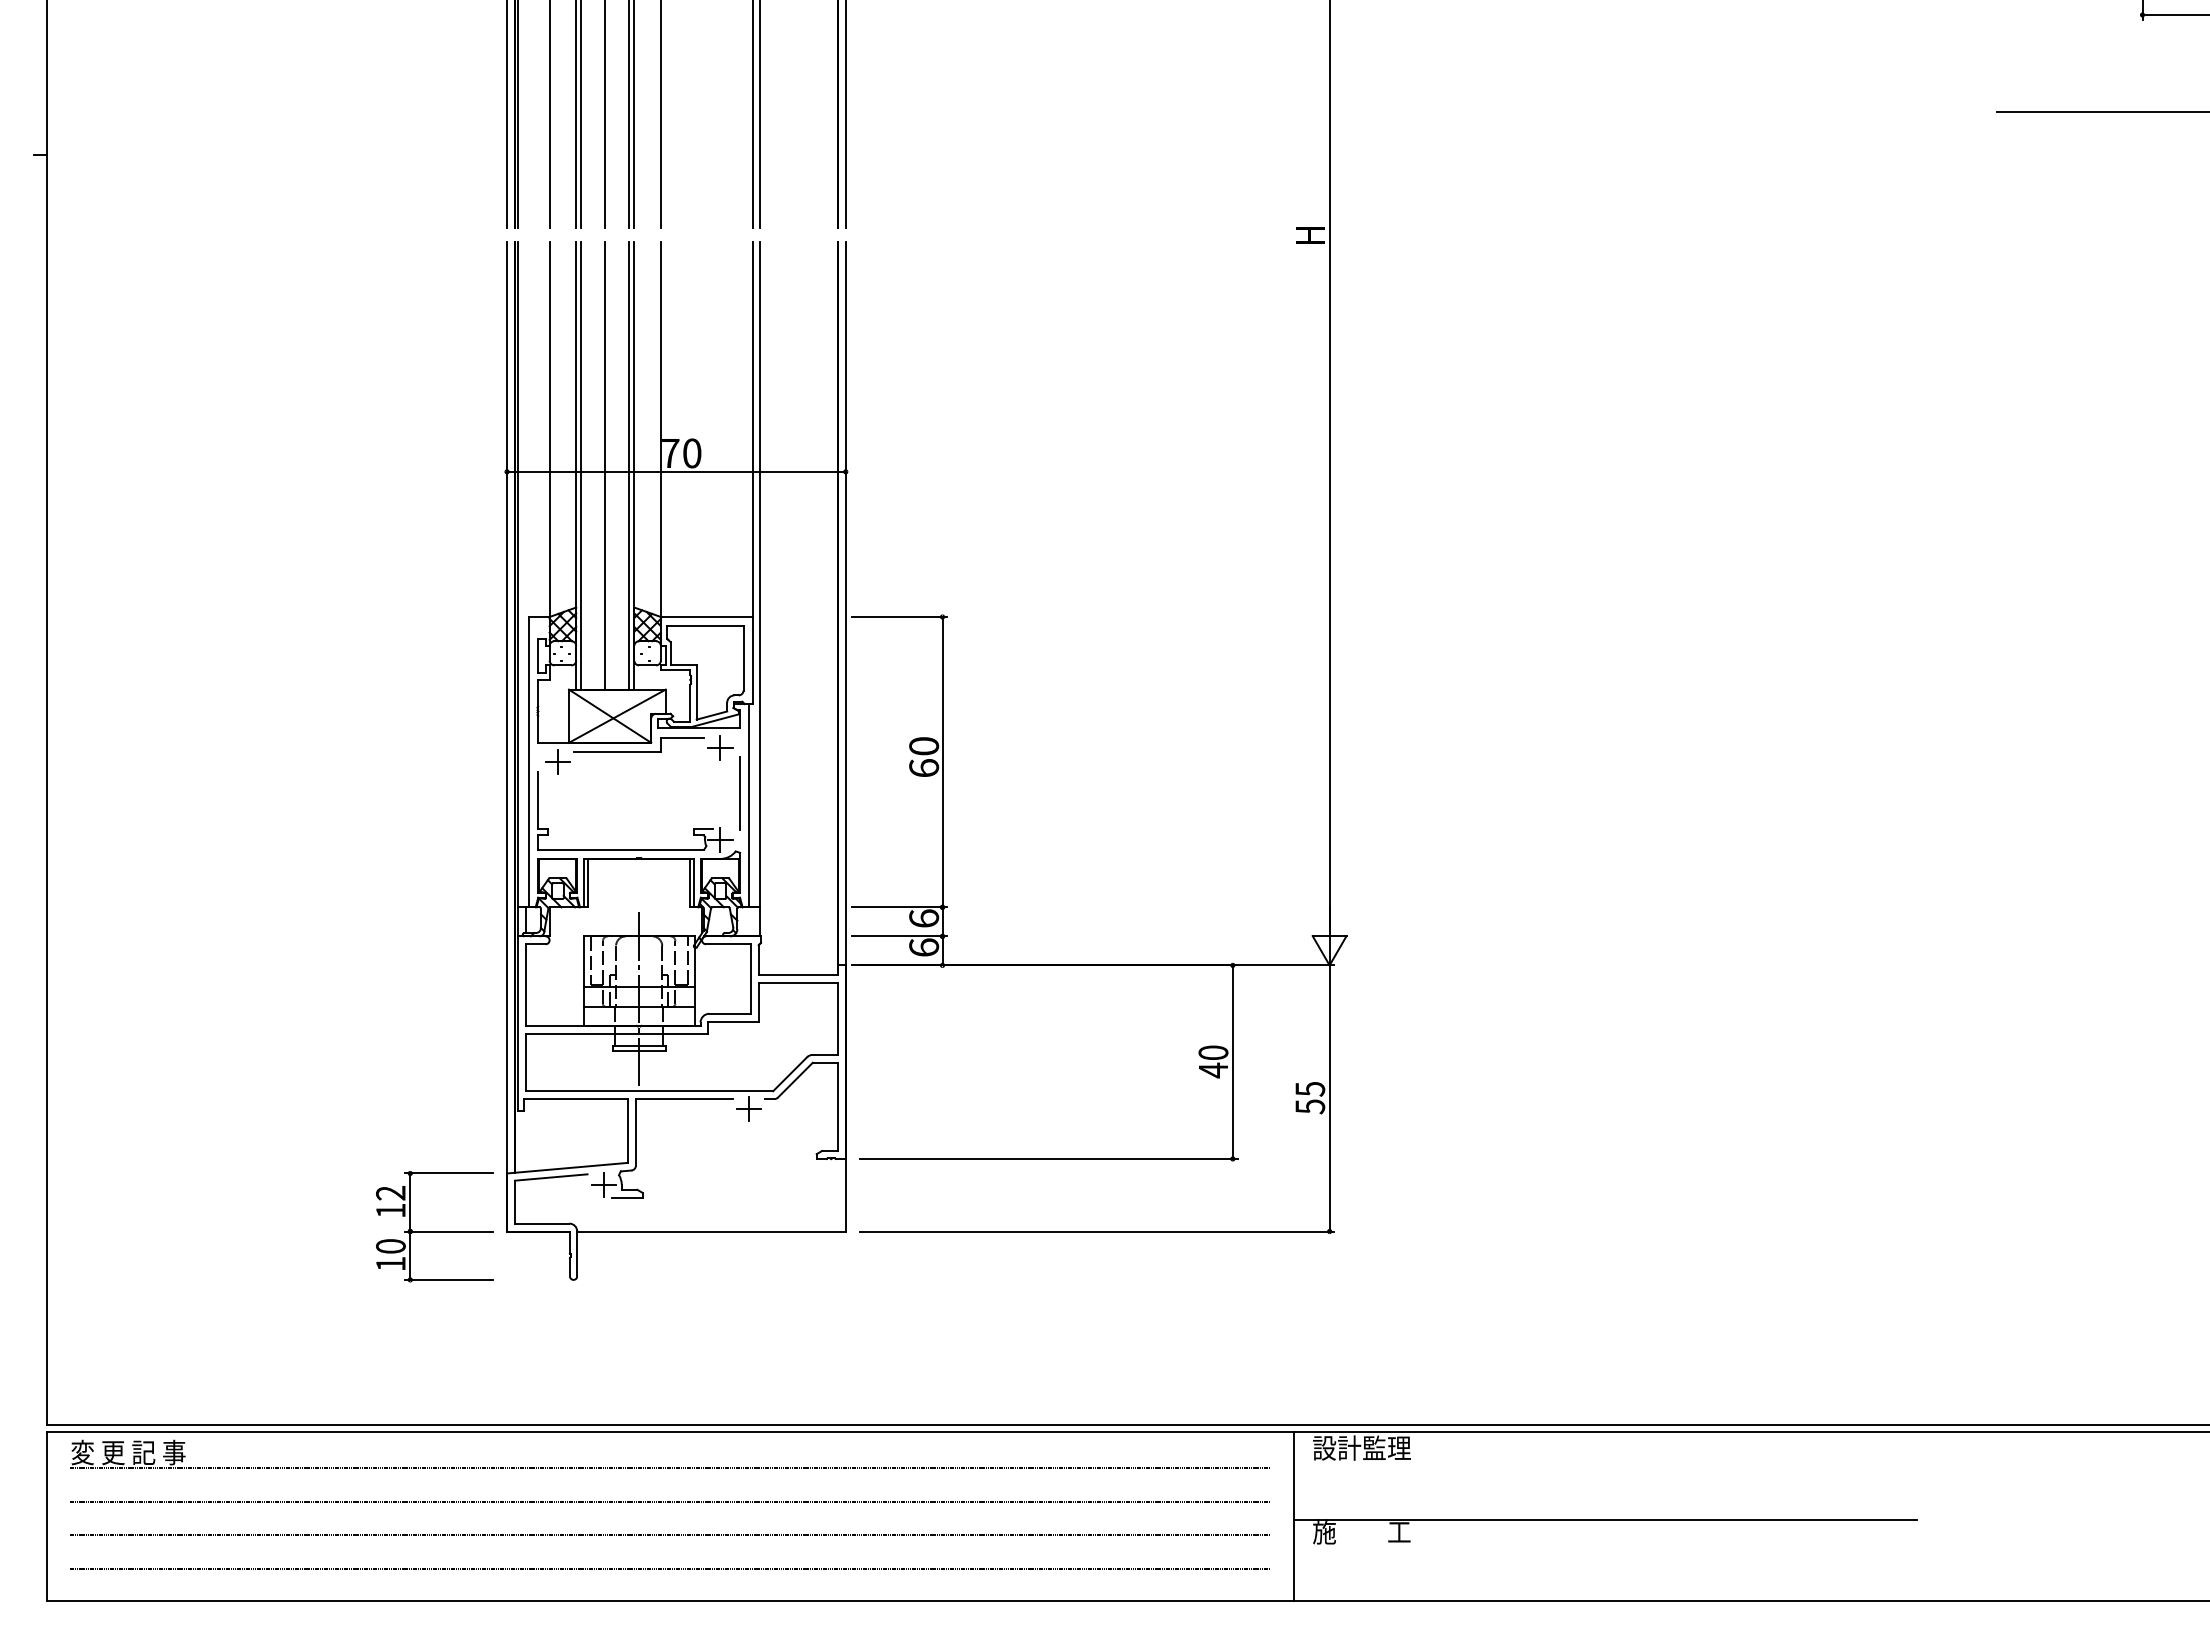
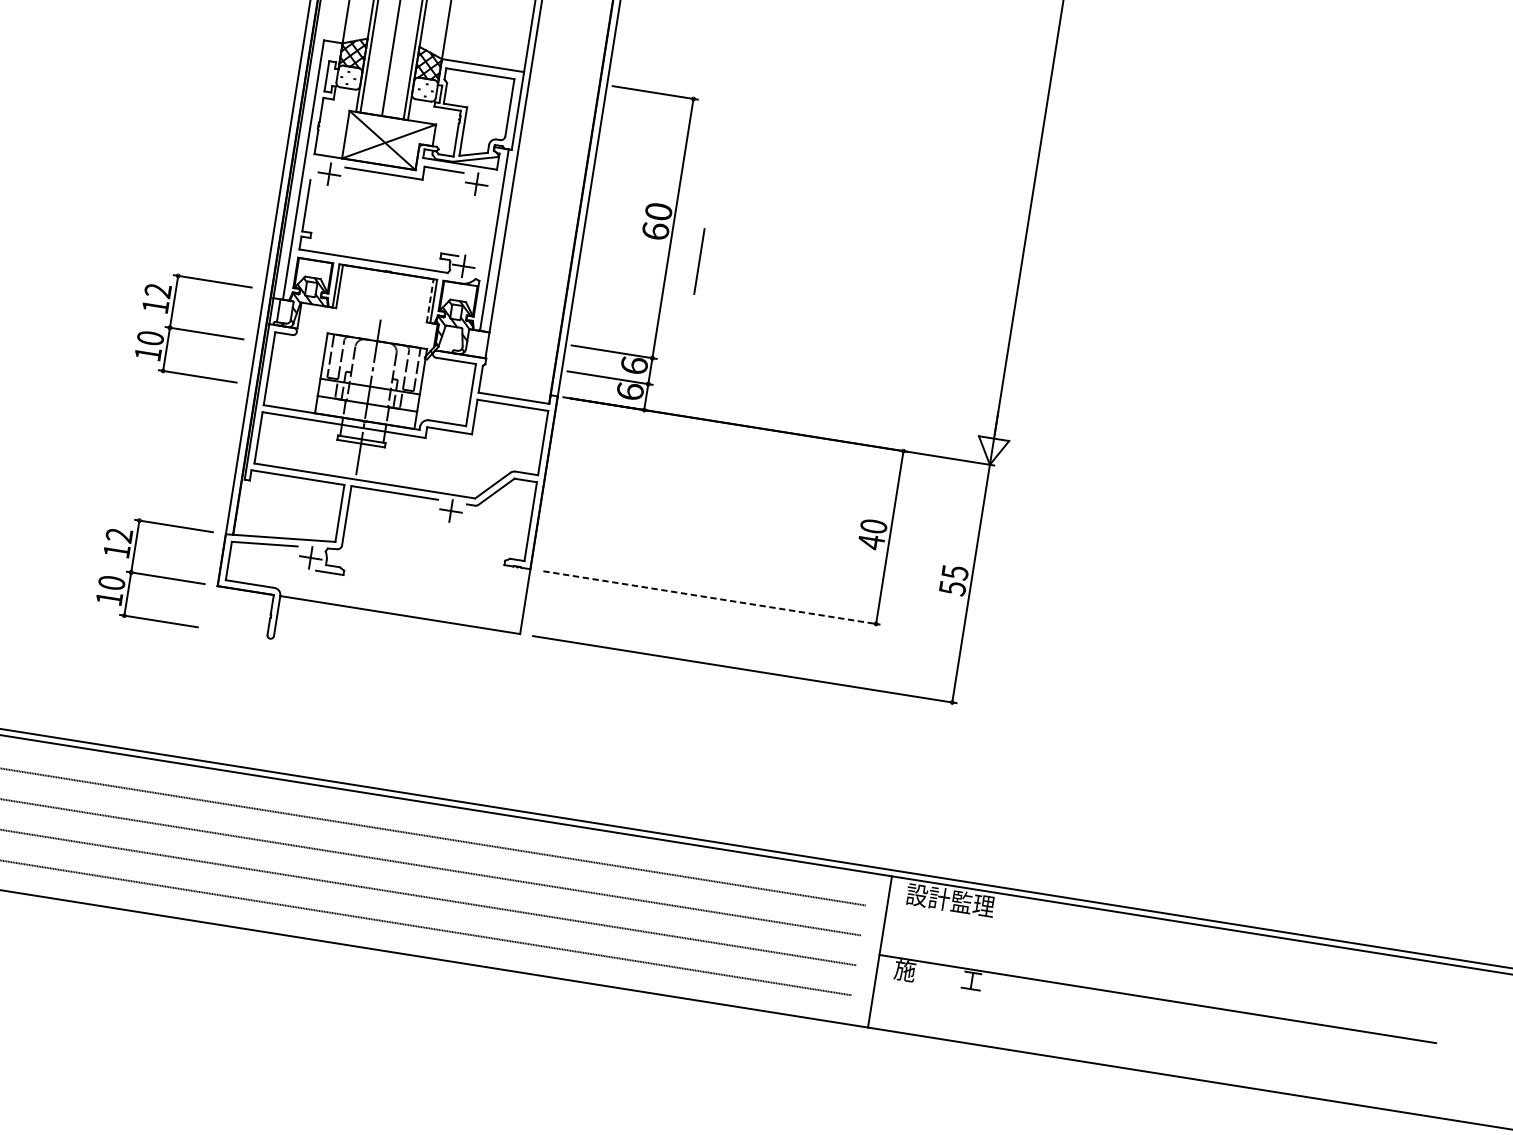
line: (739, 793) -> (698, 261), moved
line: (689, 882) -> (429, 300), solid -> dashed
part: (434, 952) -> (192, 326), added
line: (1048, 1158) -> (711, 597), solid -> dashed

